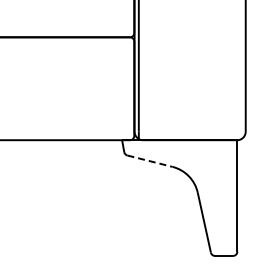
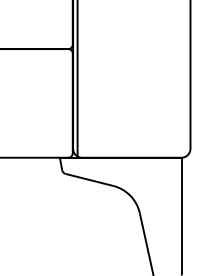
line: (150, 161) -> (89, 180), dashed -> solid

